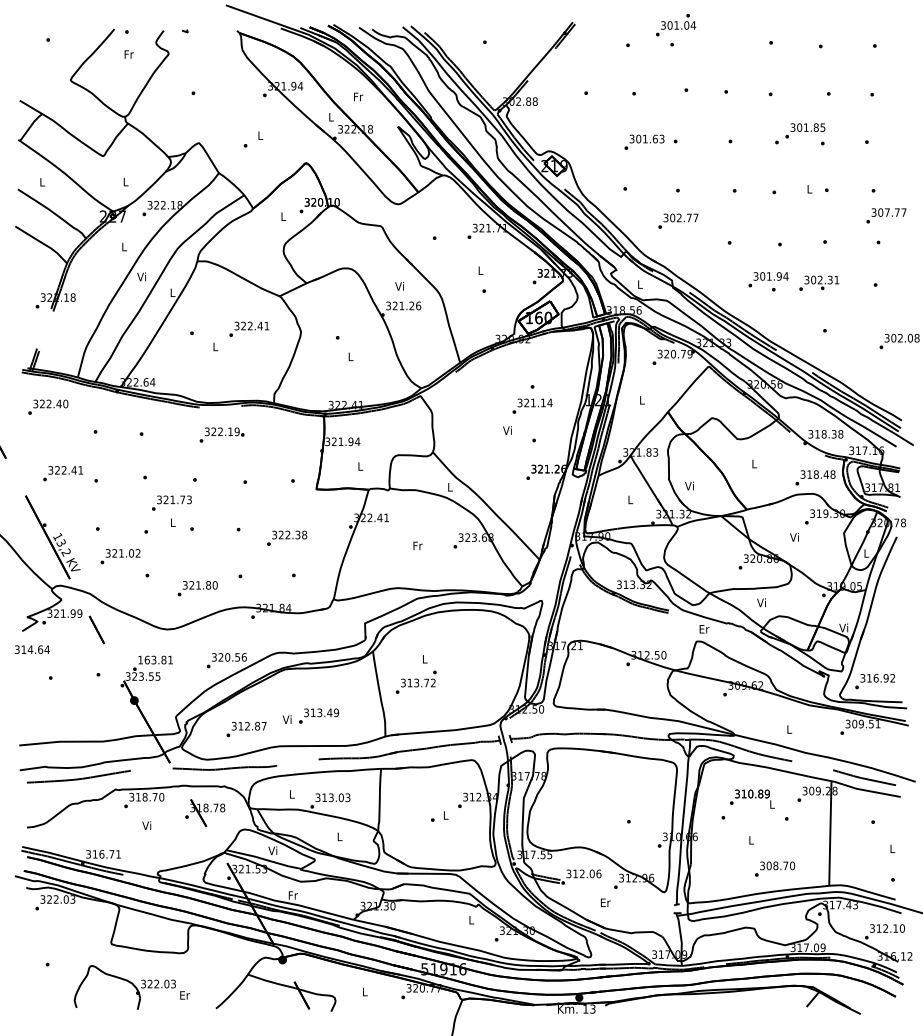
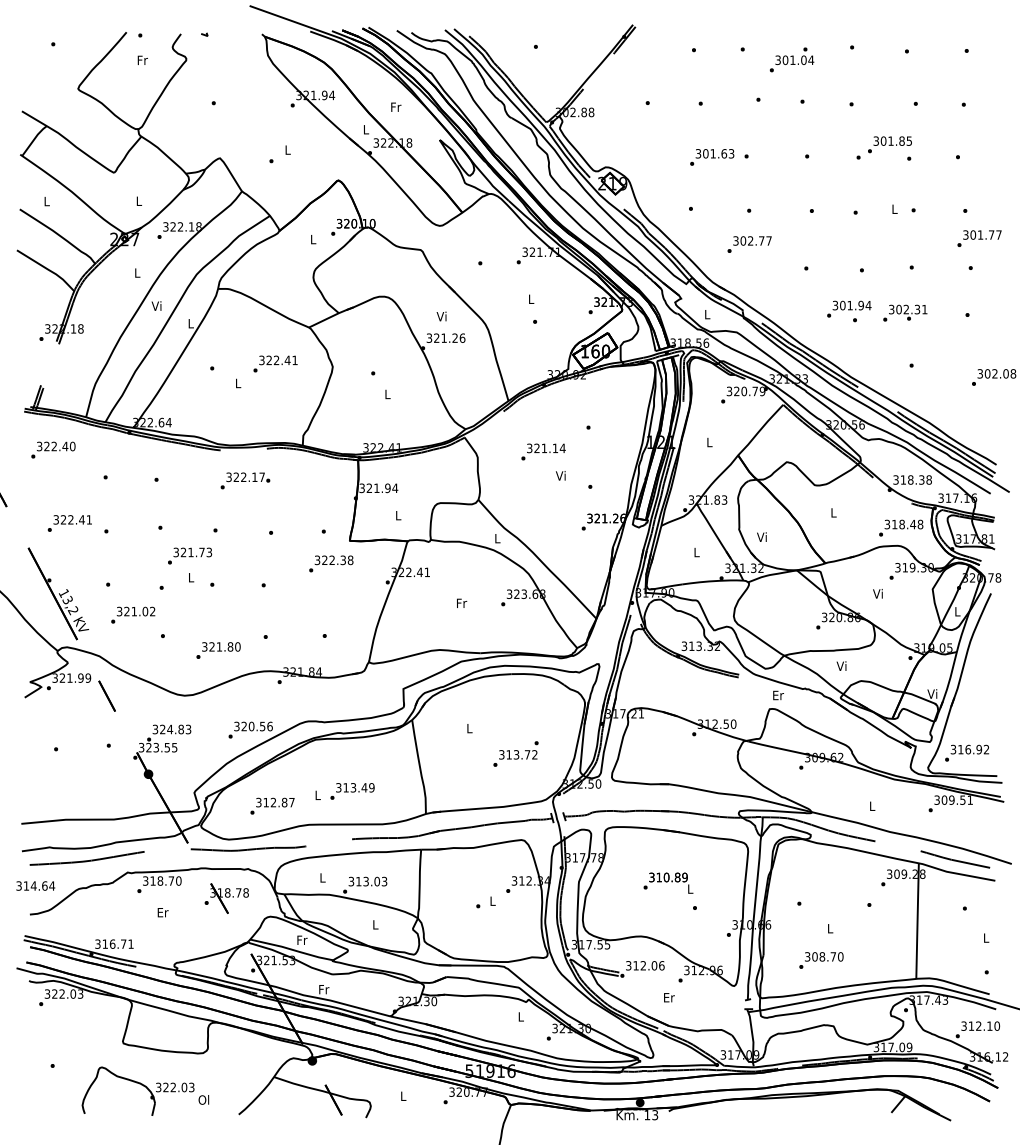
text: (675, 24) -> (791, 59), moved
text: (887, 212) -> (980, 234), 307.77 -> 301.77
text: (532, 405) -> (543, 451), moved
text: (236, 432) -> (261, 477), 322.19 -> 322.17
text: (287, 537) -> (331, 563), moved
text: (32, 649) -> (35, 885), moved
text: (155, 660) -> (171, 729), 163.81 -> 324.83
text: (415, 681) -> (515, 753), moved
text: (287, 719) -> (317, 795), Vi -> L
text: (752, 798) -> (668, 882), moved
text: (147, 825) -> (162, 912), Vi -> Er
text: (272, 850) -> (301, 939), Vi -> Fr
text: (775, 869) -> (821, 960), moved
text: (184, 994) -> (203, 1099), Er -> Ol

